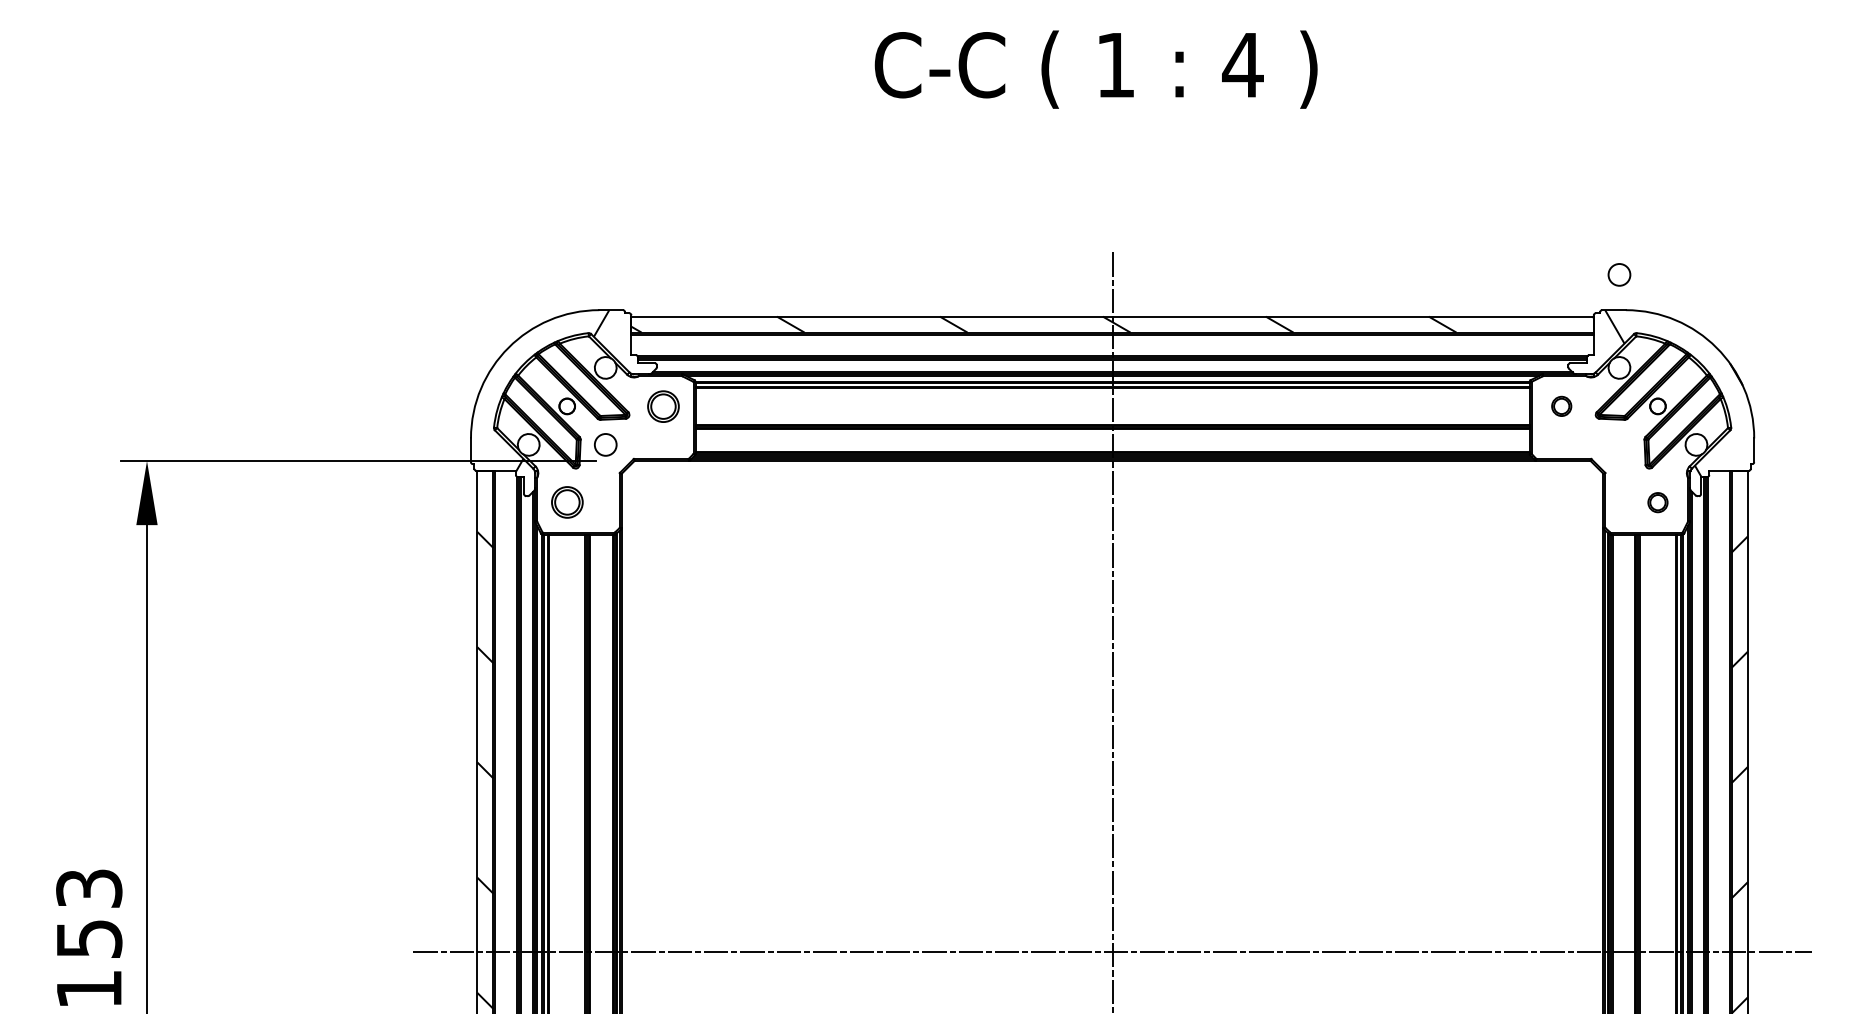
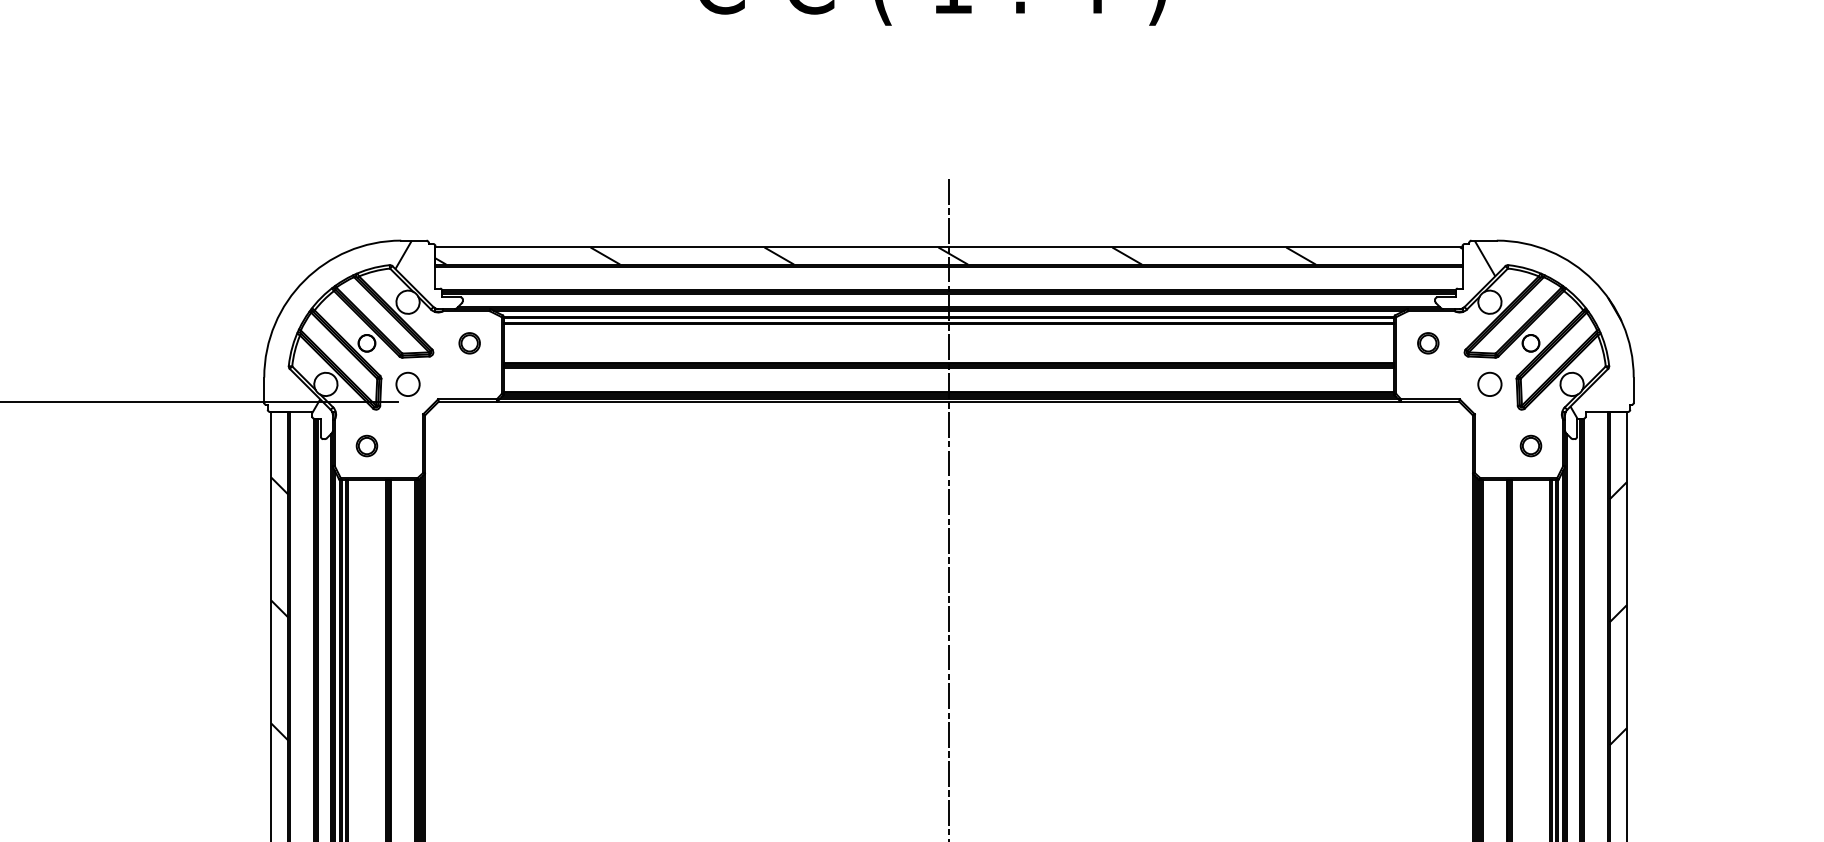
circle: (1619, 274) -> (1489, 383), moved
part: (663, 405) -> (469, 342), size x0.62
part: (566, 502) -> (366, 445), size x0.62

